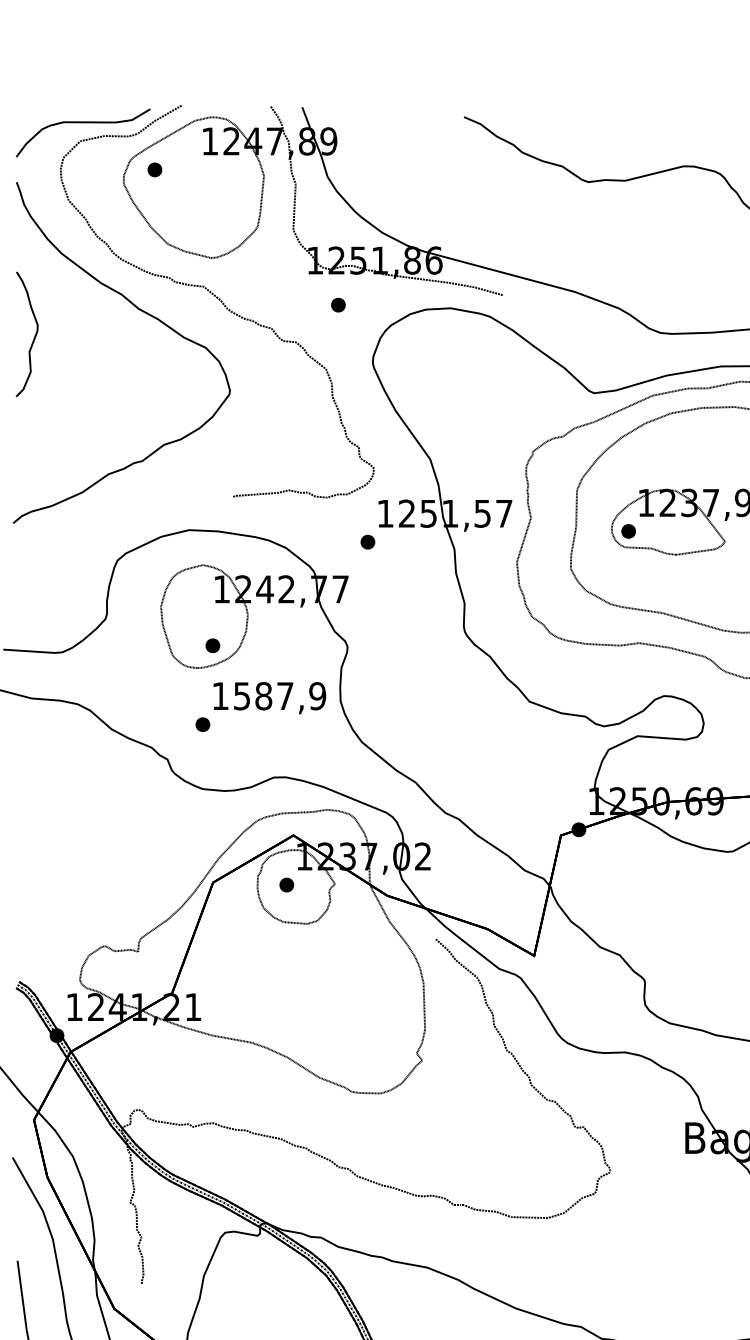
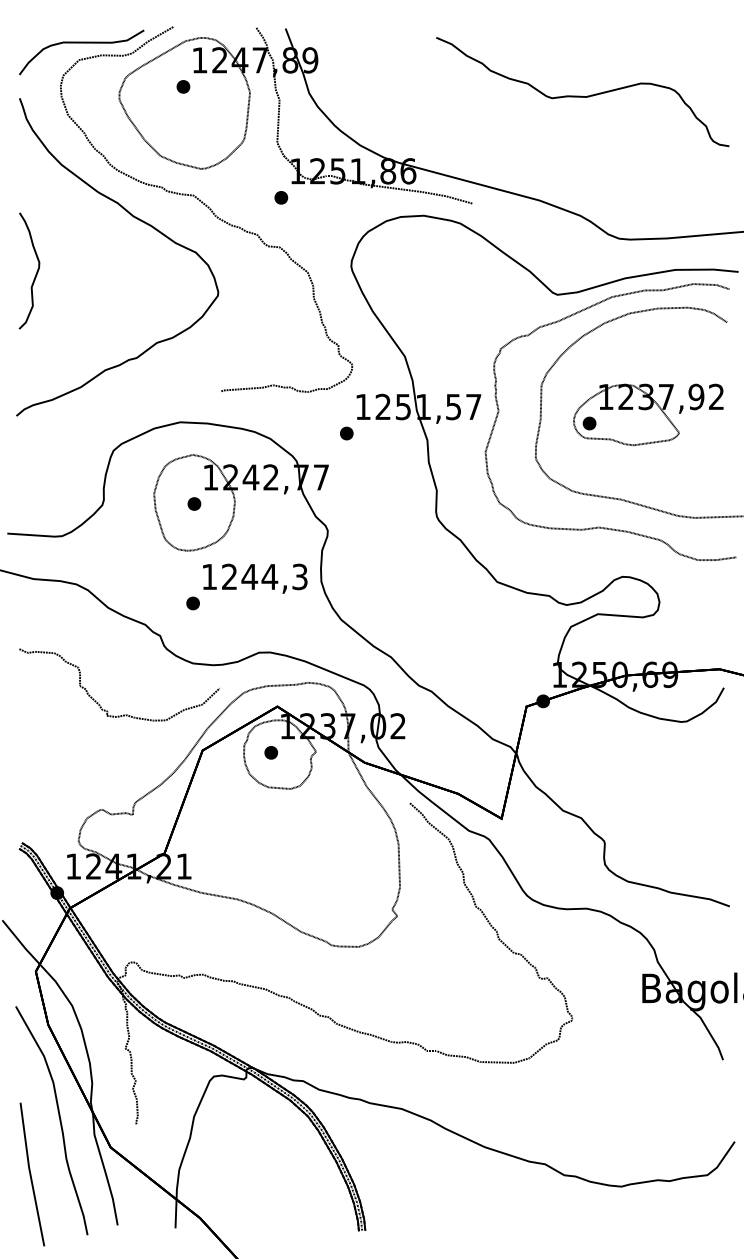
part: (154, 169) -> (183, 86), moved
part: (338, 304) -> (281, 197), moved
curve: (34, 334) -> (36, 271), moved
part: (212, 645) -> (194, 503), moved
text: (279, 695) -> (264, 576), 1587,9 -> 1244,3
curve: (103, 833) -> (100, 704), added

